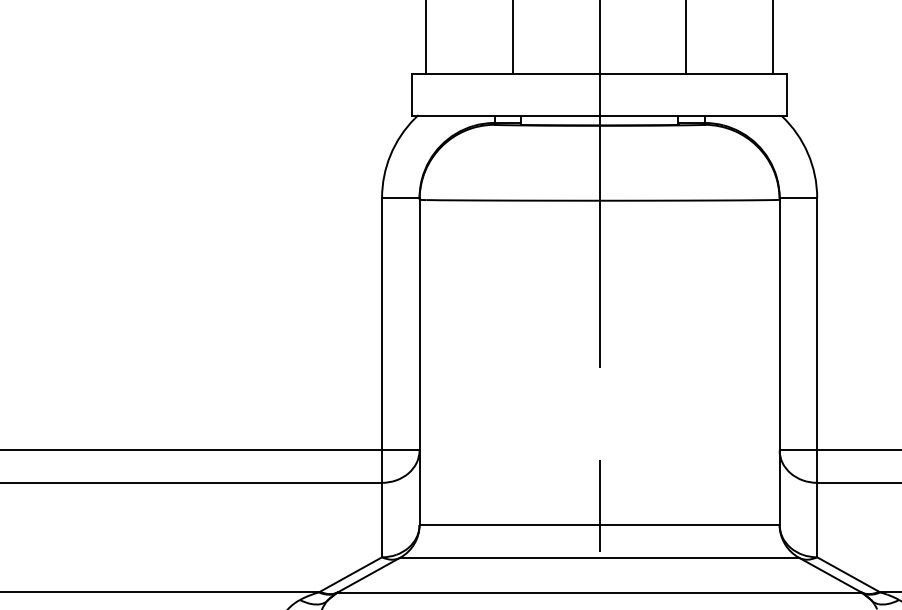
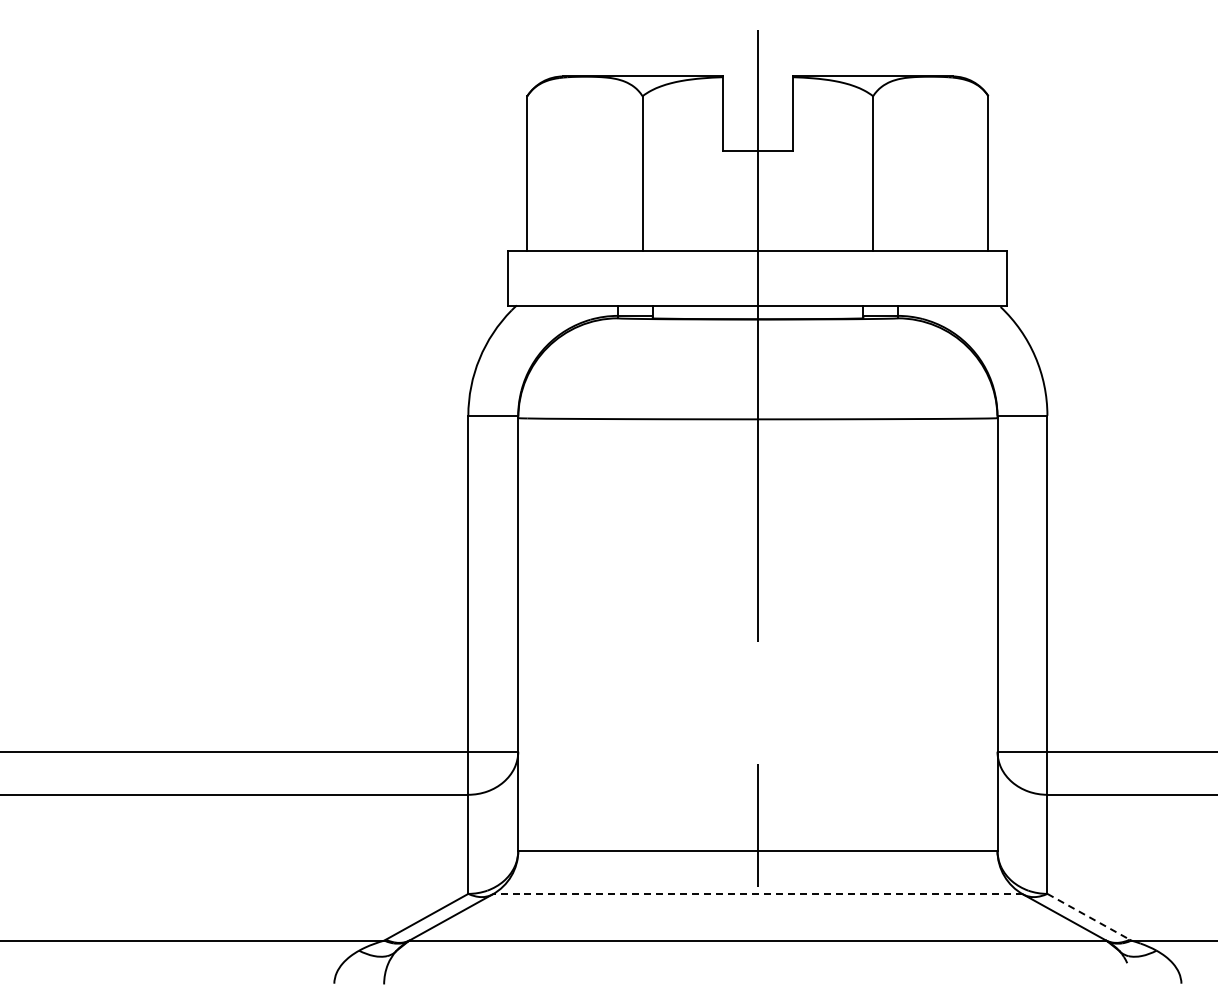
line: (599, 557) -> (757, 894), solid -> dashed
line: (848, 575) -> (1089, 917), solid -> dashed

